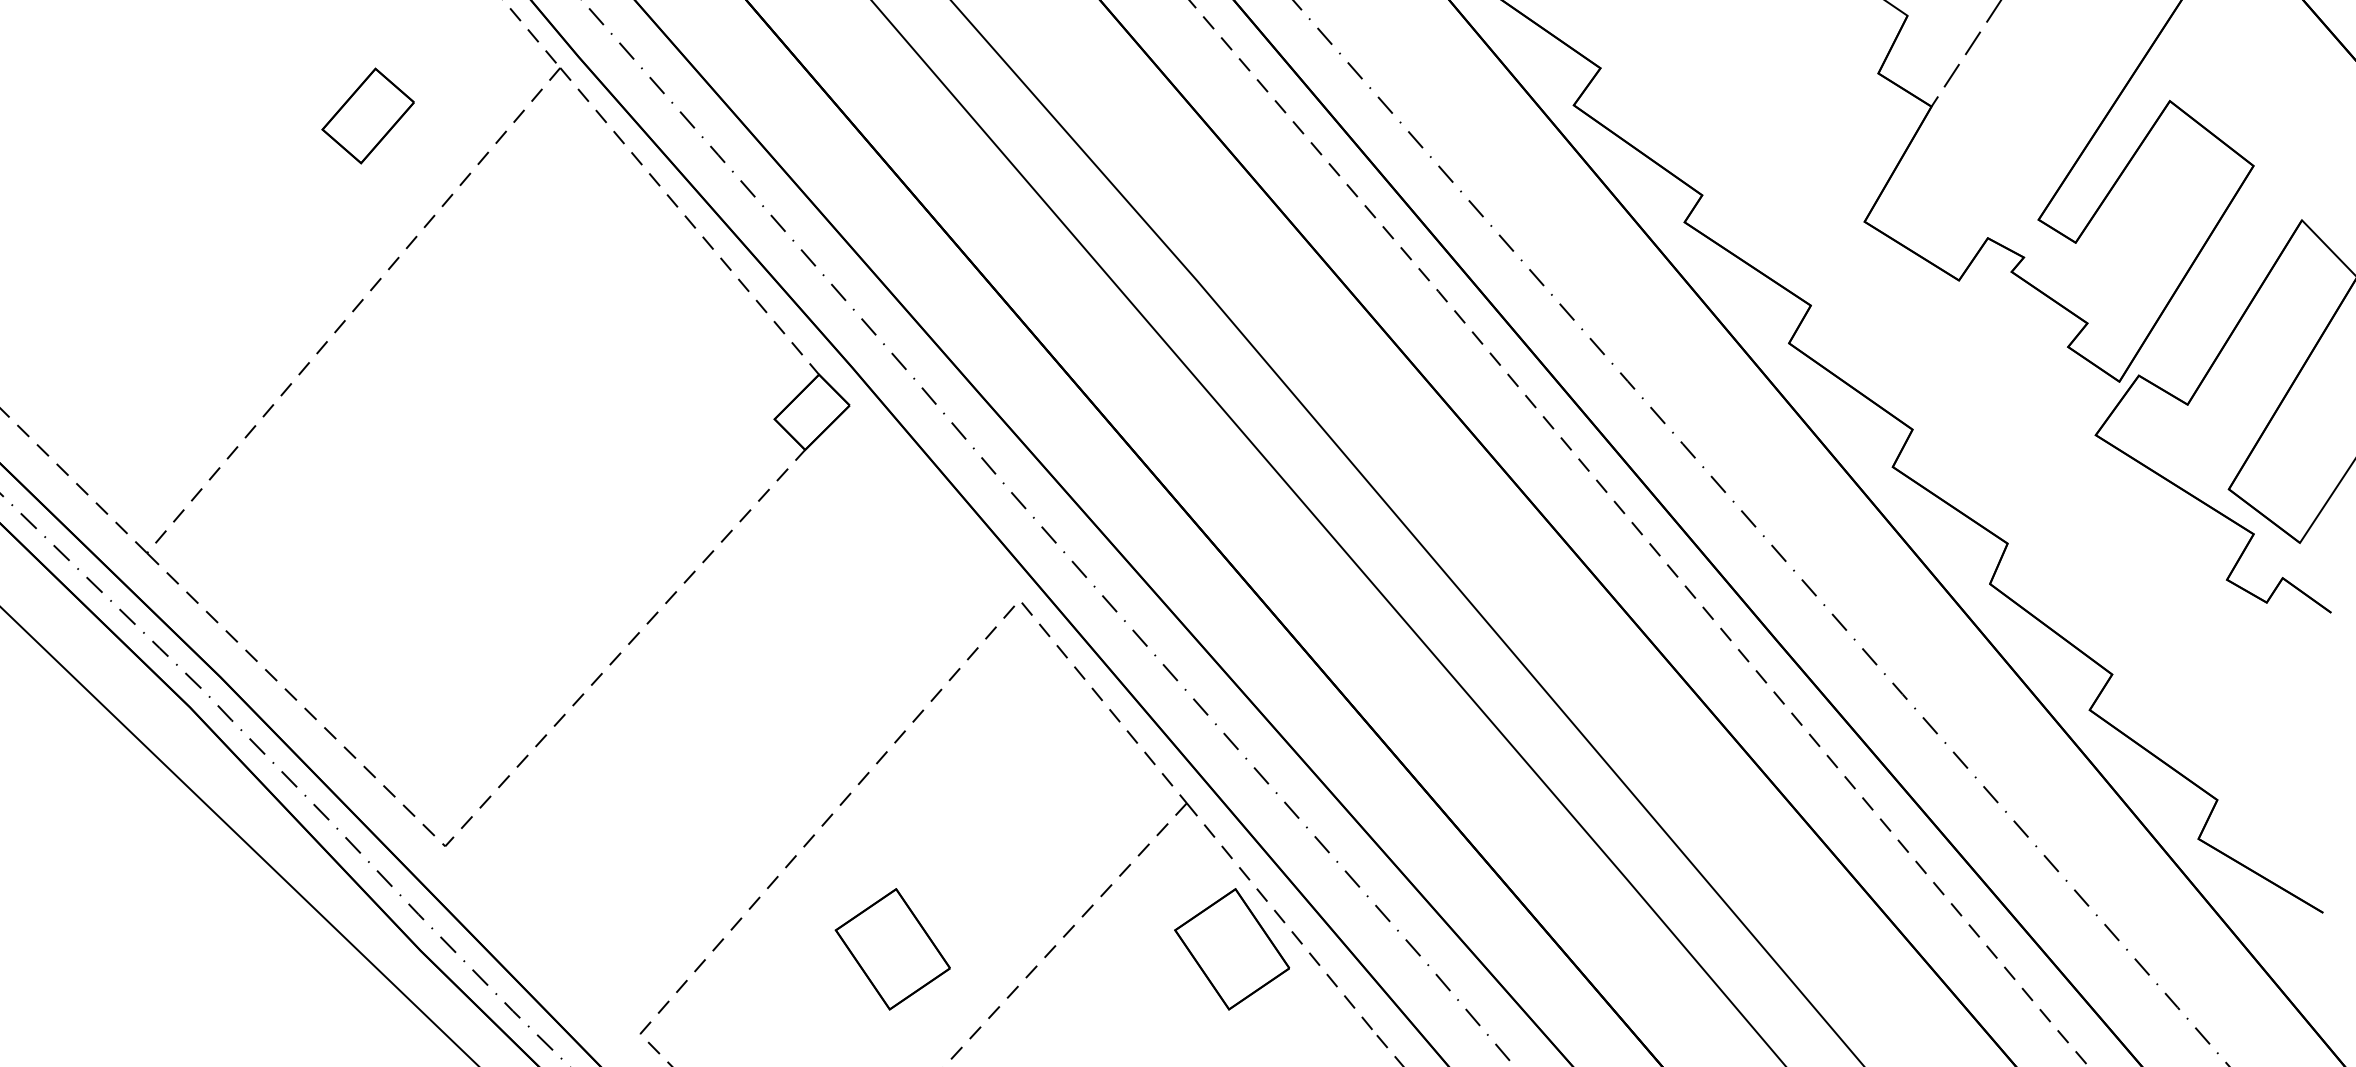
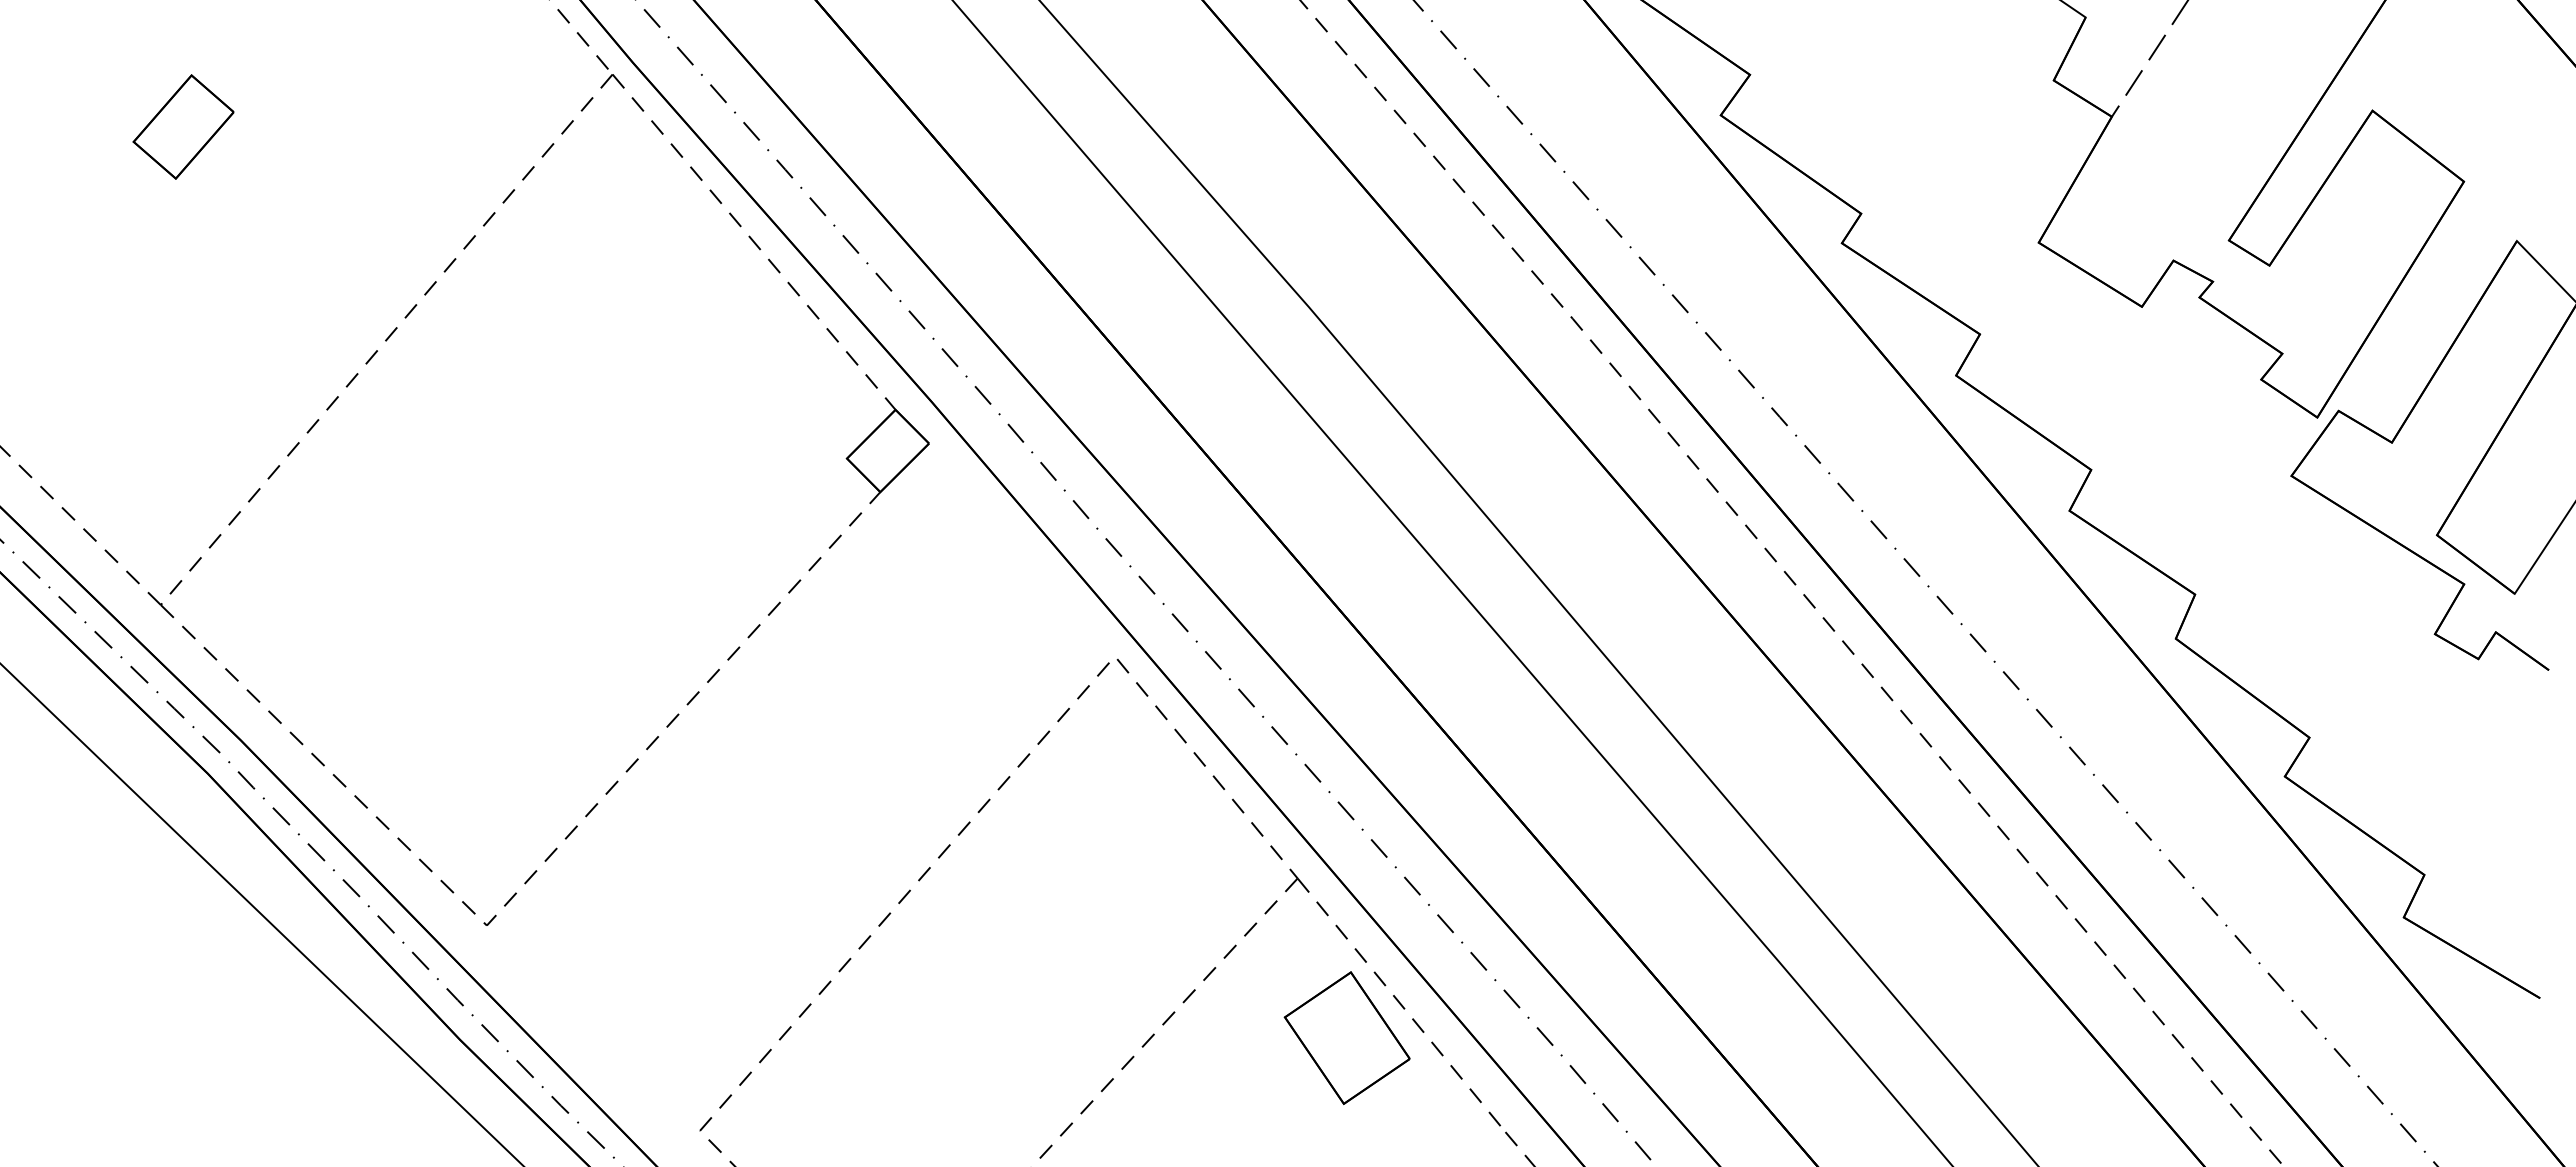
part: (368, 115) -> (183, 126), moved
part: (892, 948) -> (975, 1037), removed

